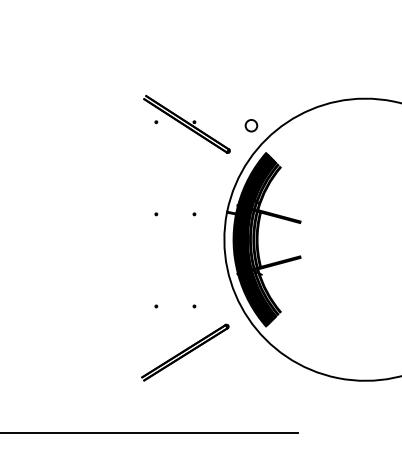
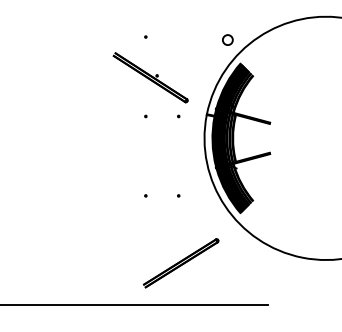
part: (186, 124) -> (150, 77), moved
part: (185, 352) -> (181, 263), moved

